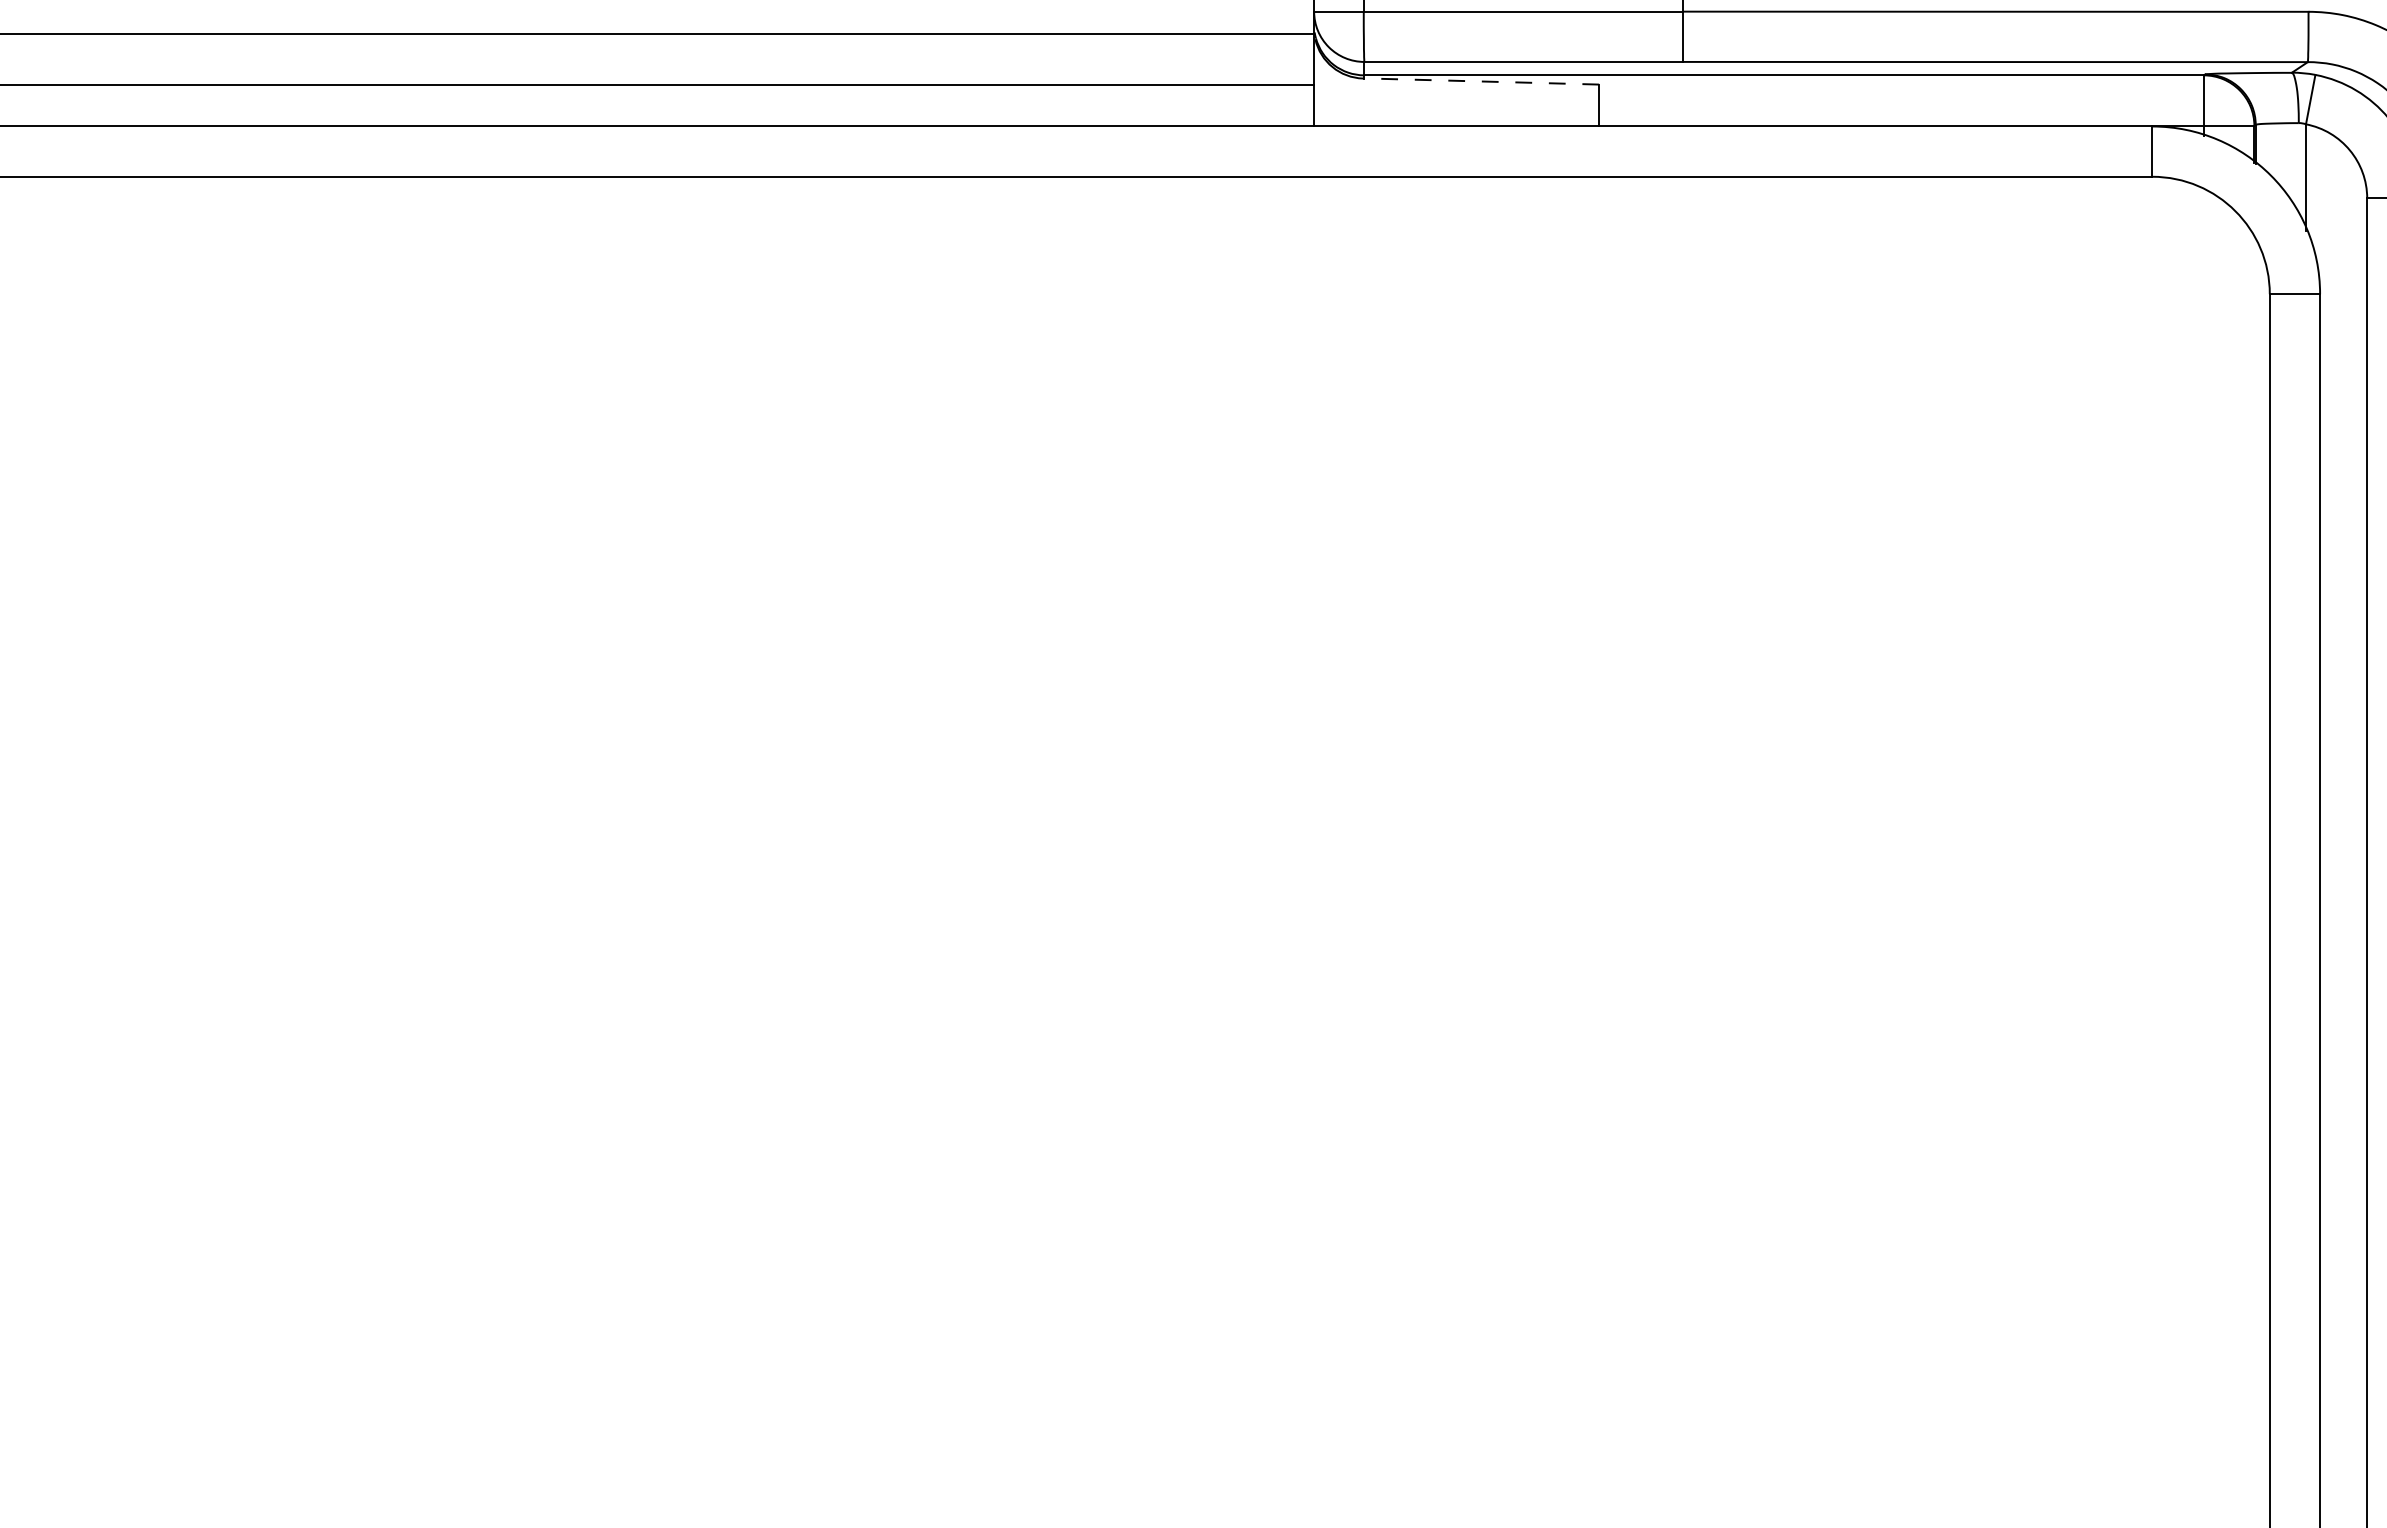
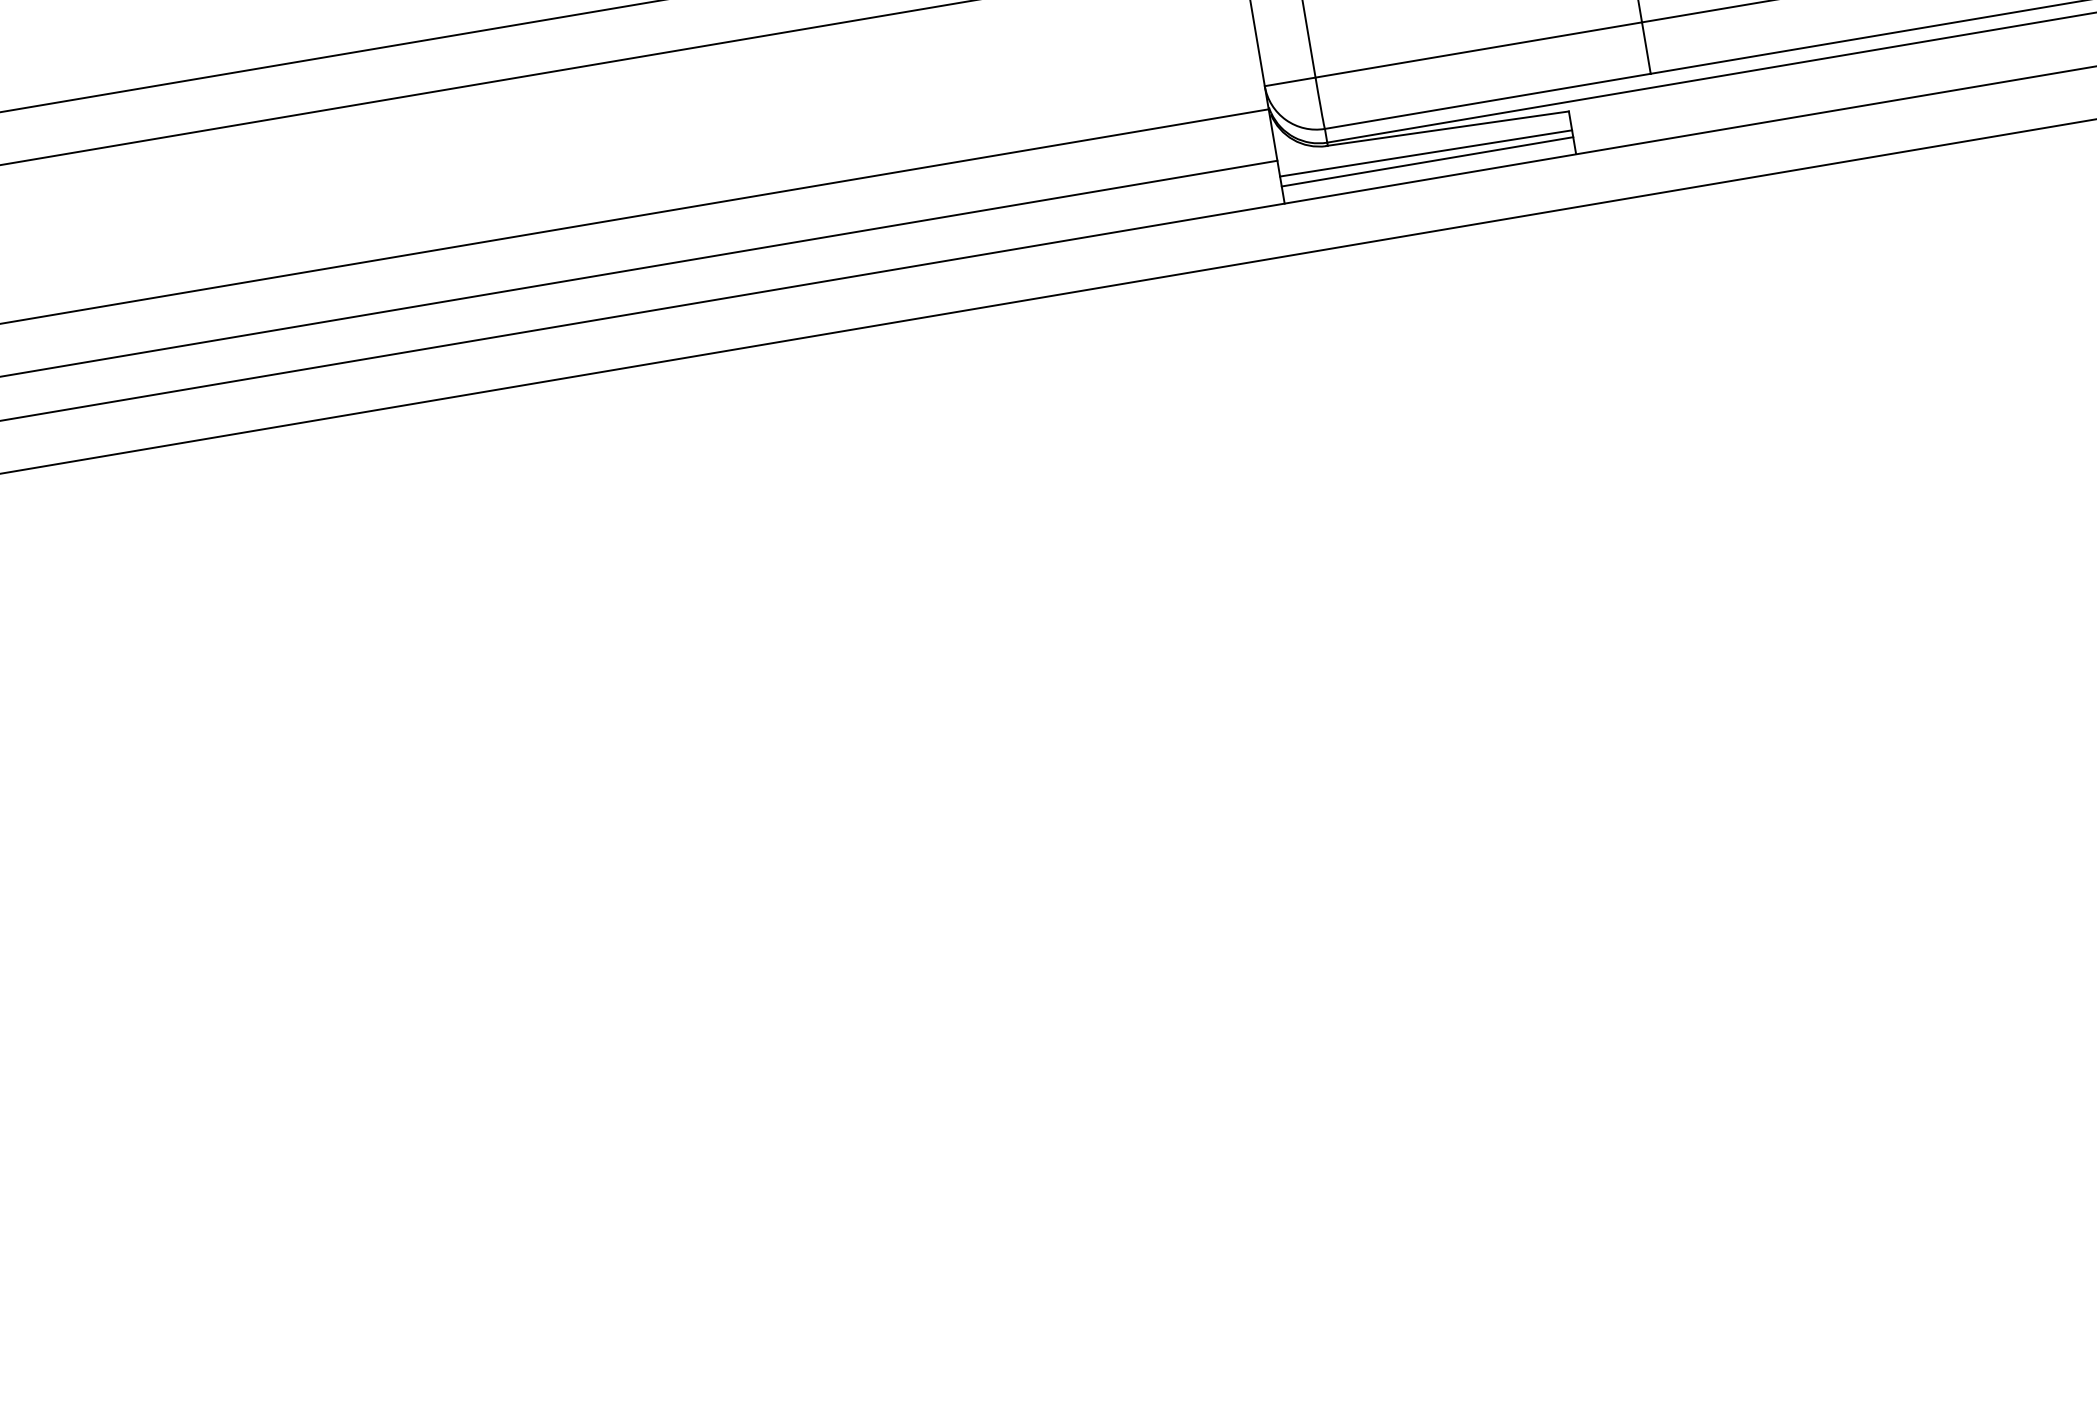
line: (1480, 81) -> (1447, 128), dashed -> solid
line: (1456, 101) -> (1425, 153), added
line: (1456, 109) -> (1427, 161), added

